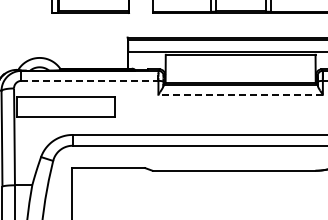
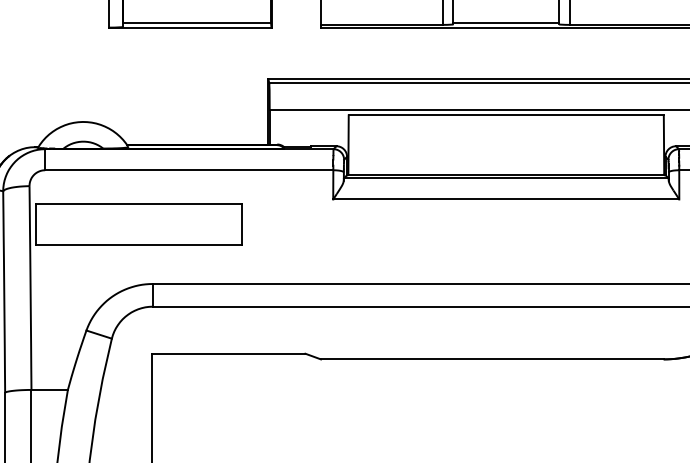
line: (90, 80) -> (190, 169), dashed -> solid
line: (240, 94) -> (505, 198), dashed -> solid

